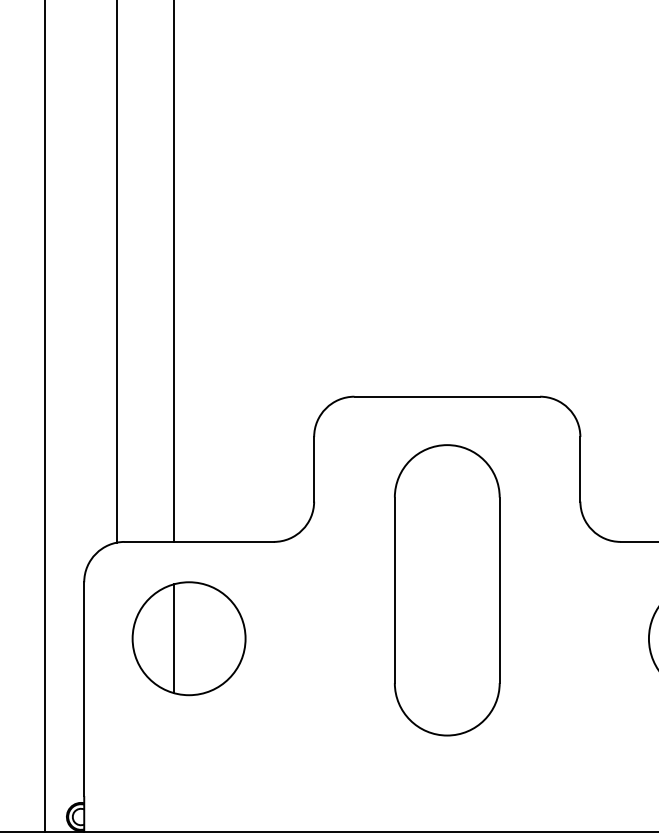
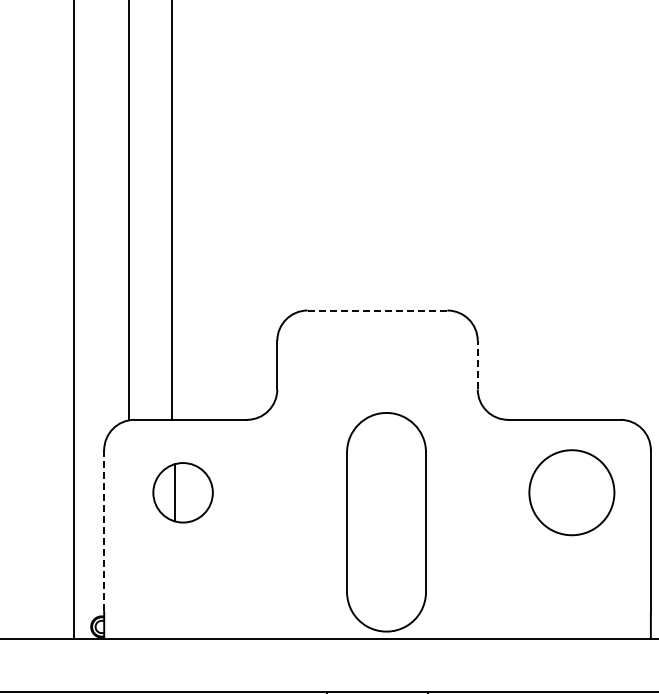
line: (447, 396) -> (377, 310), solid -> dashed
line: (580, 468) -> (477, 364), solid -> dashed
part: (447, 590) -> (386, 522), moved
part: (188, 638) -> (182, 492), size x0.7
line: (84, 688) -> (104, 530), solid -> dashed

